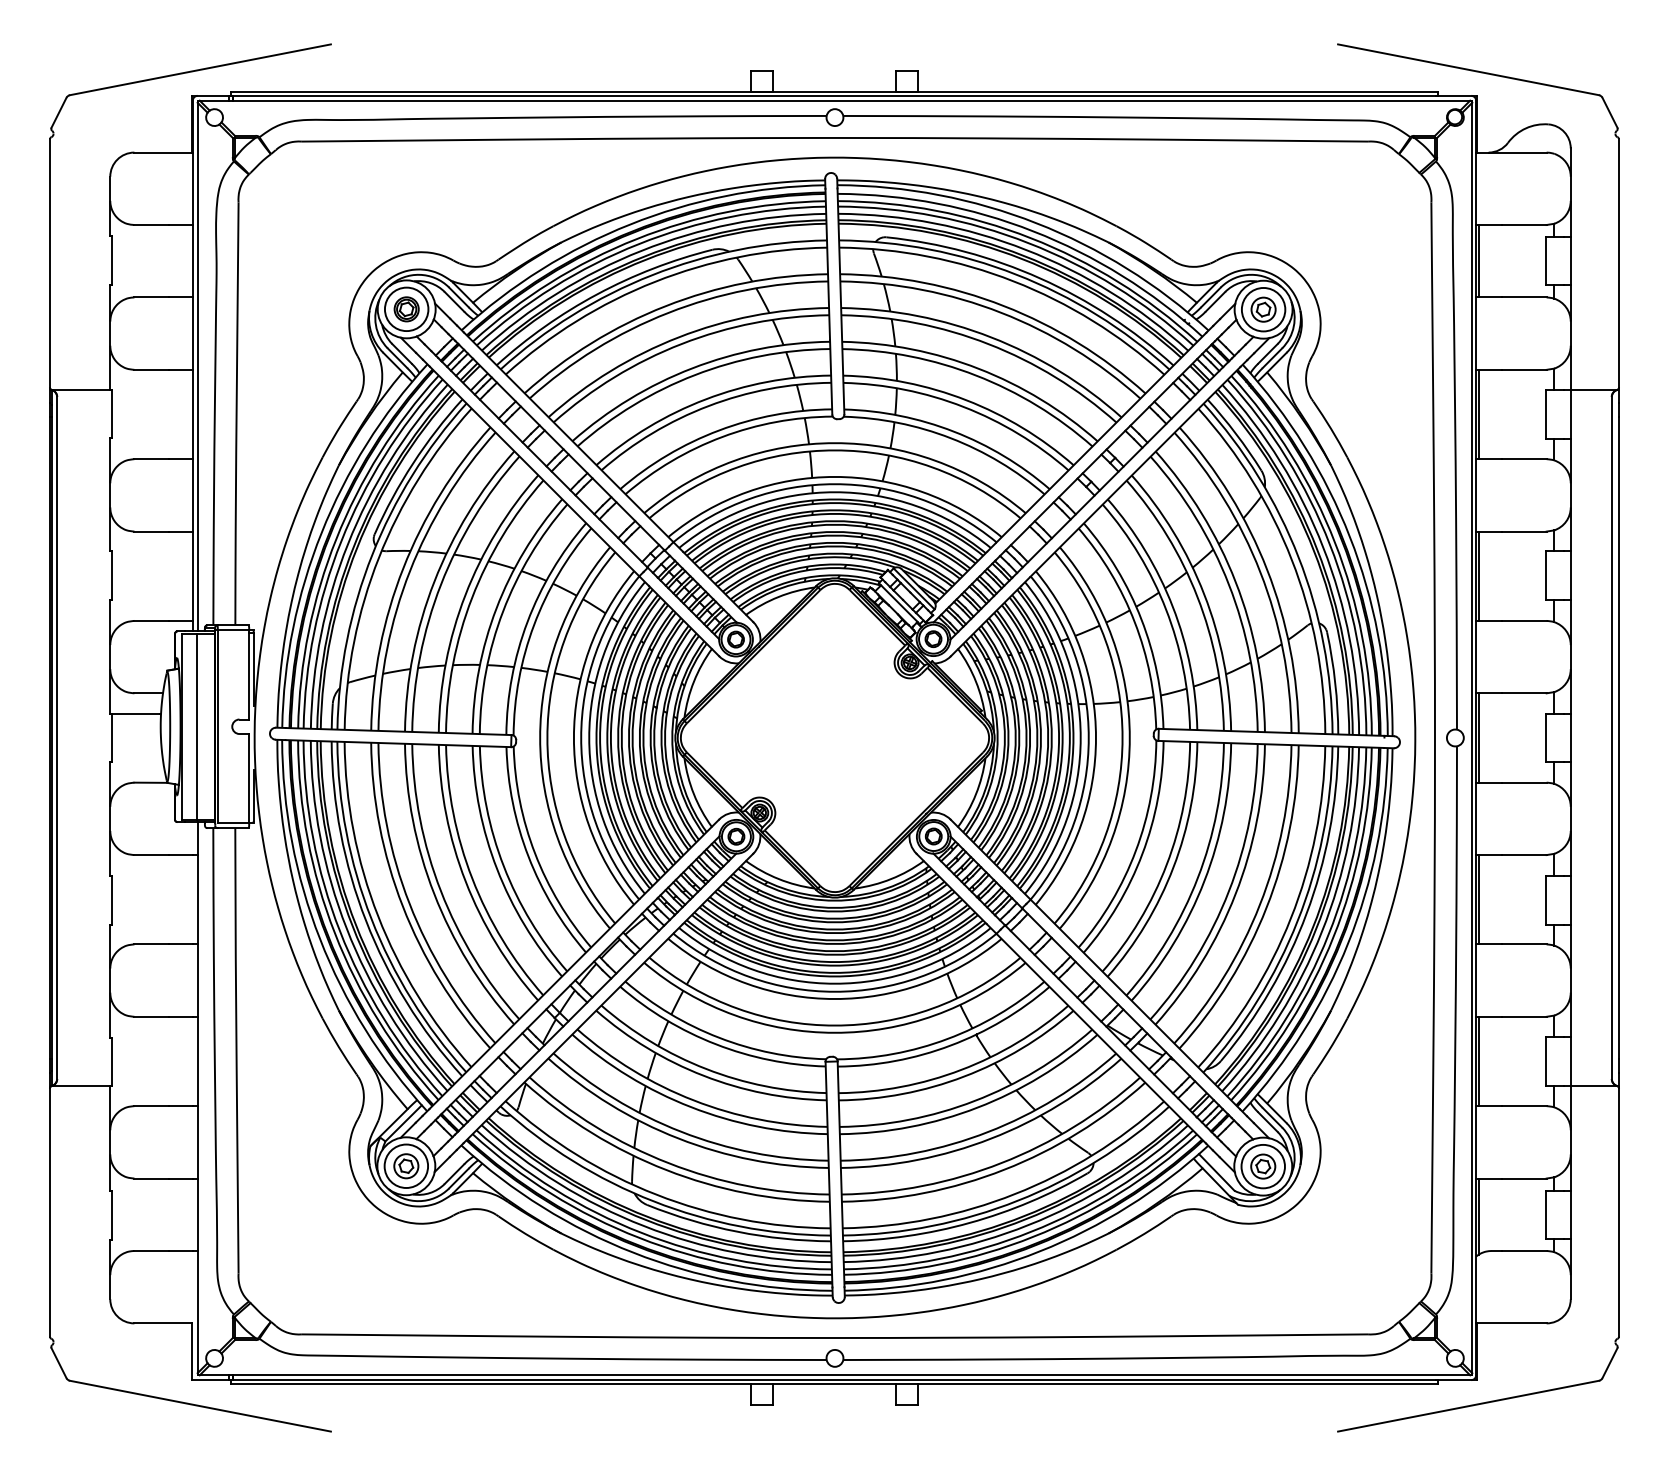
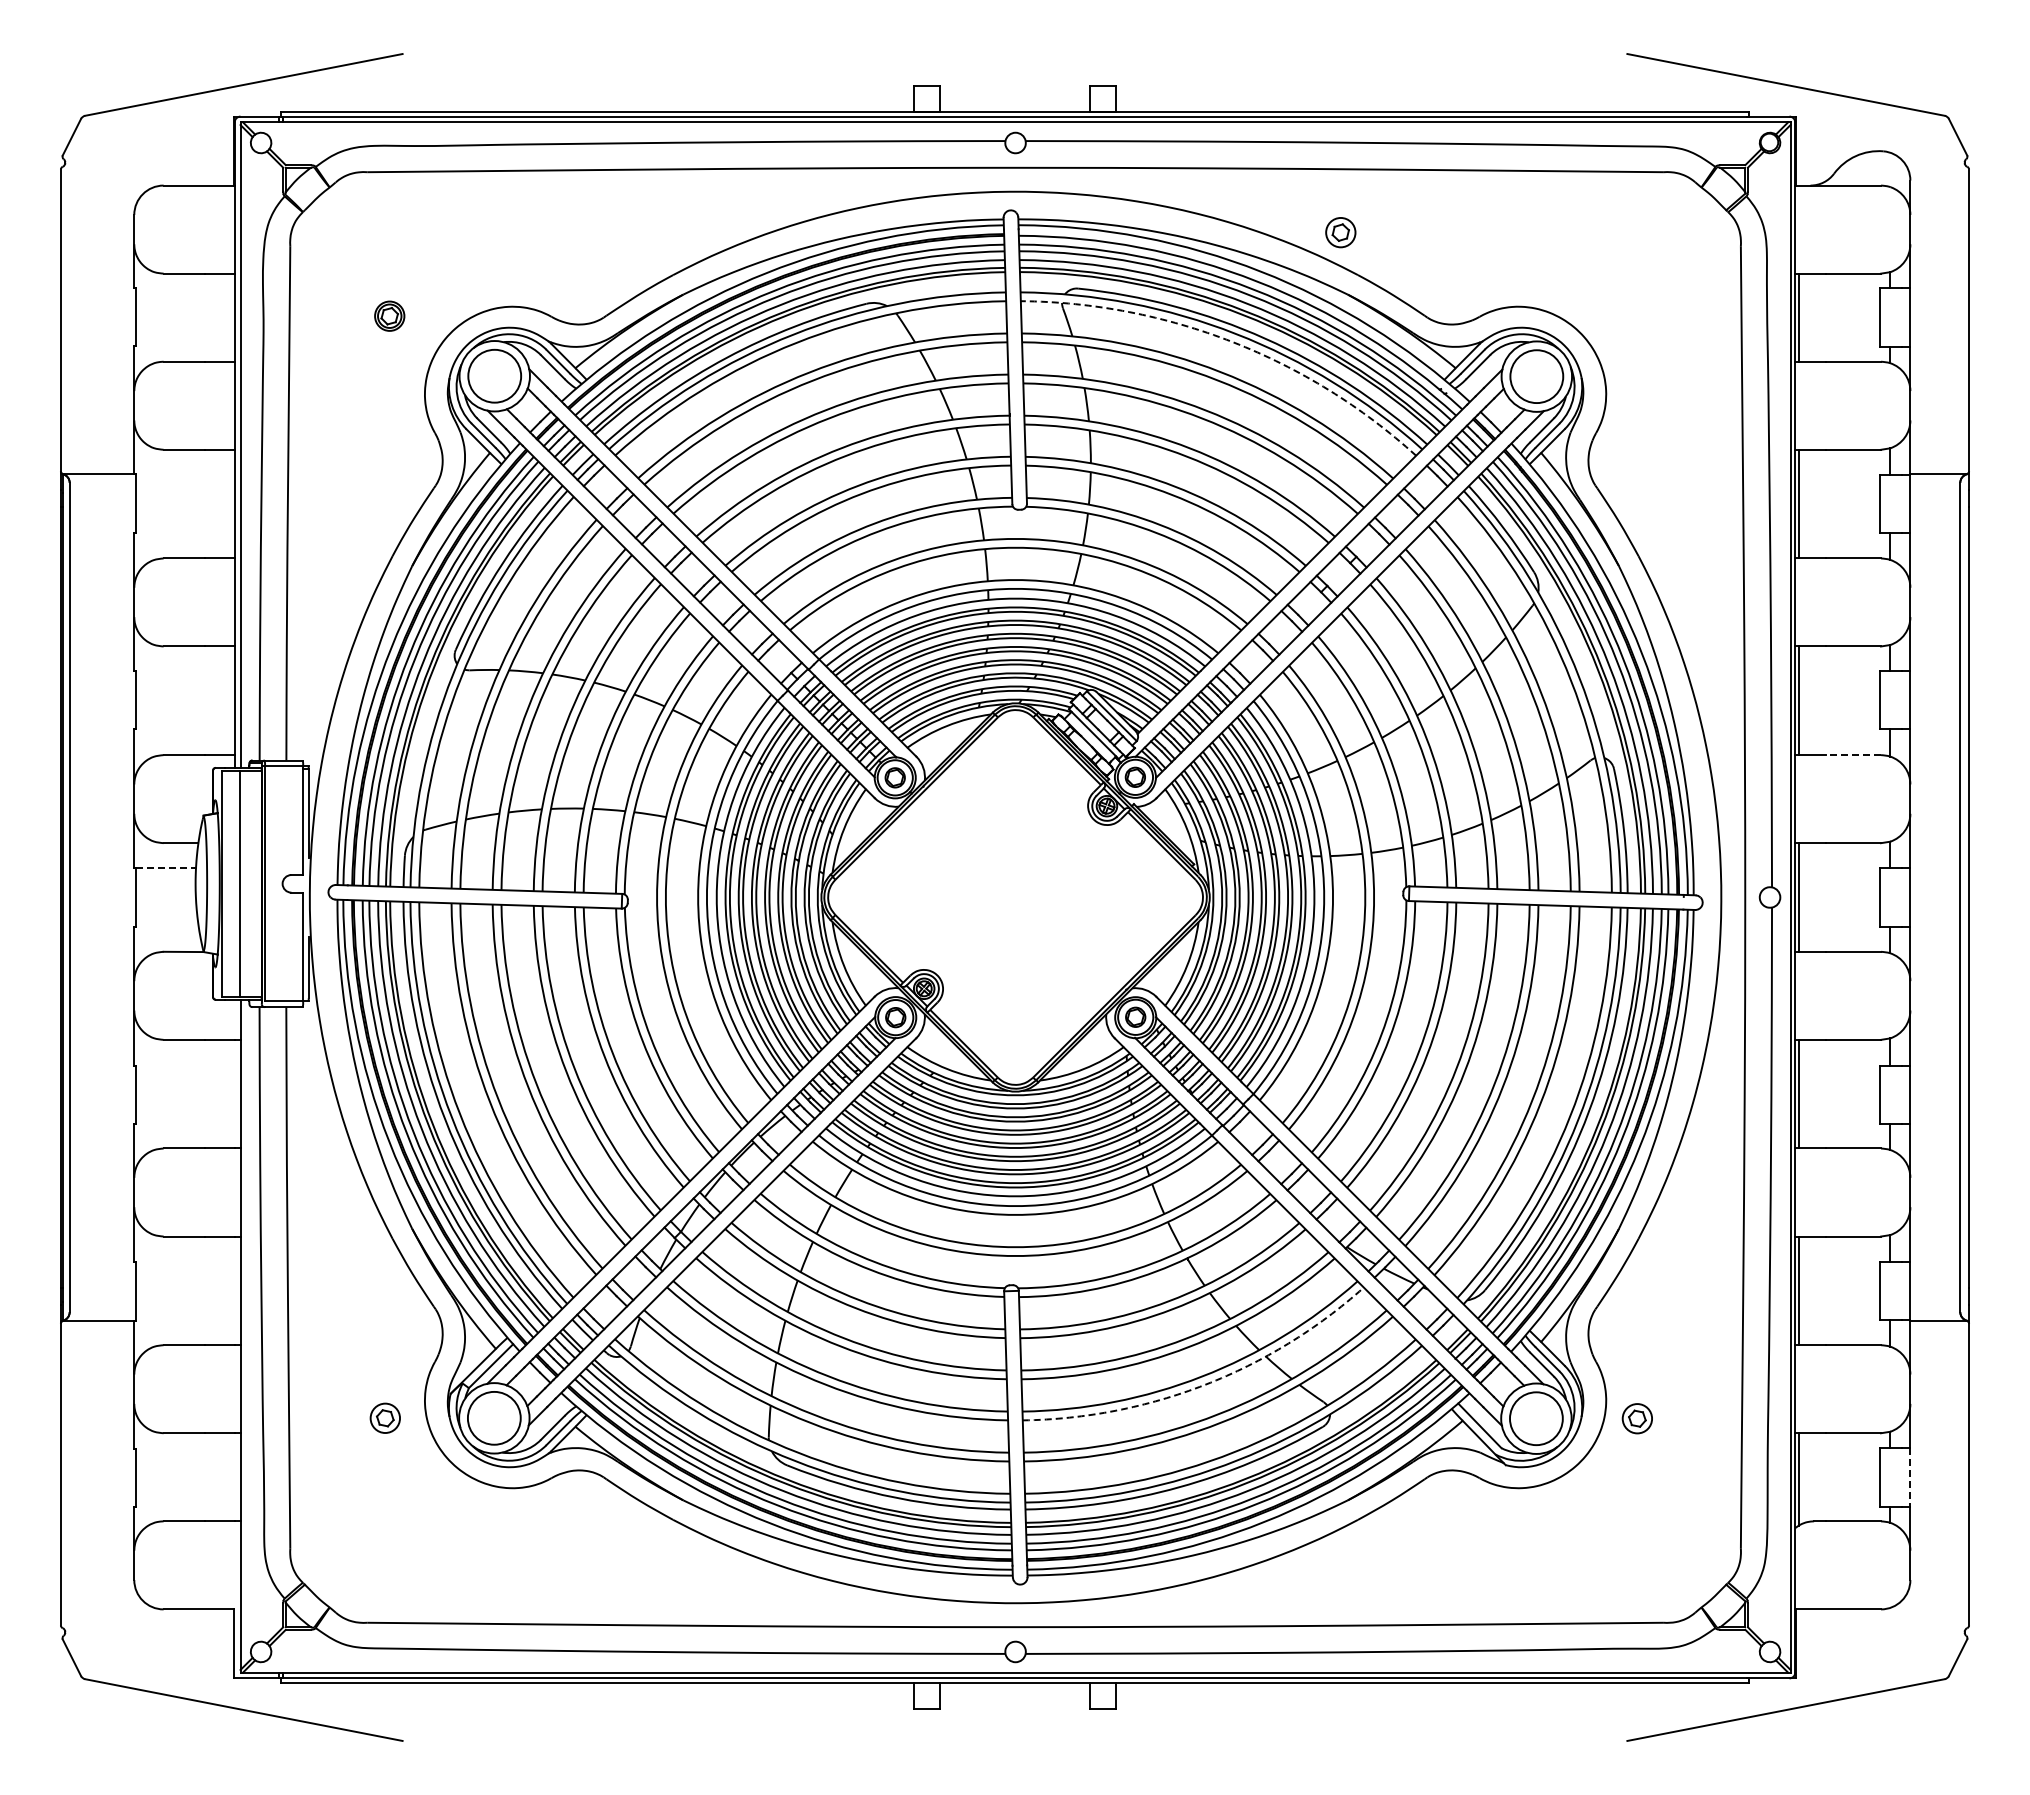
arc: (1013, 281) -> (1232, 342), solid -> dashed
part: (406, 308) -> (389, 315), moved
part: (1263, 309) -> (1340, 232), moved
line: (1523, 621) -> (1853, 755), solid -> dashed
line: (136, 714) -> (166, 868), solid -> dashed
arc: (991, 1138) -> (1205, 1384), solid -> dashed
part: (405, 1165) -> (384, 1417), moved
part: (1262, 1166) -> (1636, 1418), moved
line: (1570, 1214) -> (1910, 1477), solid -> dashed

